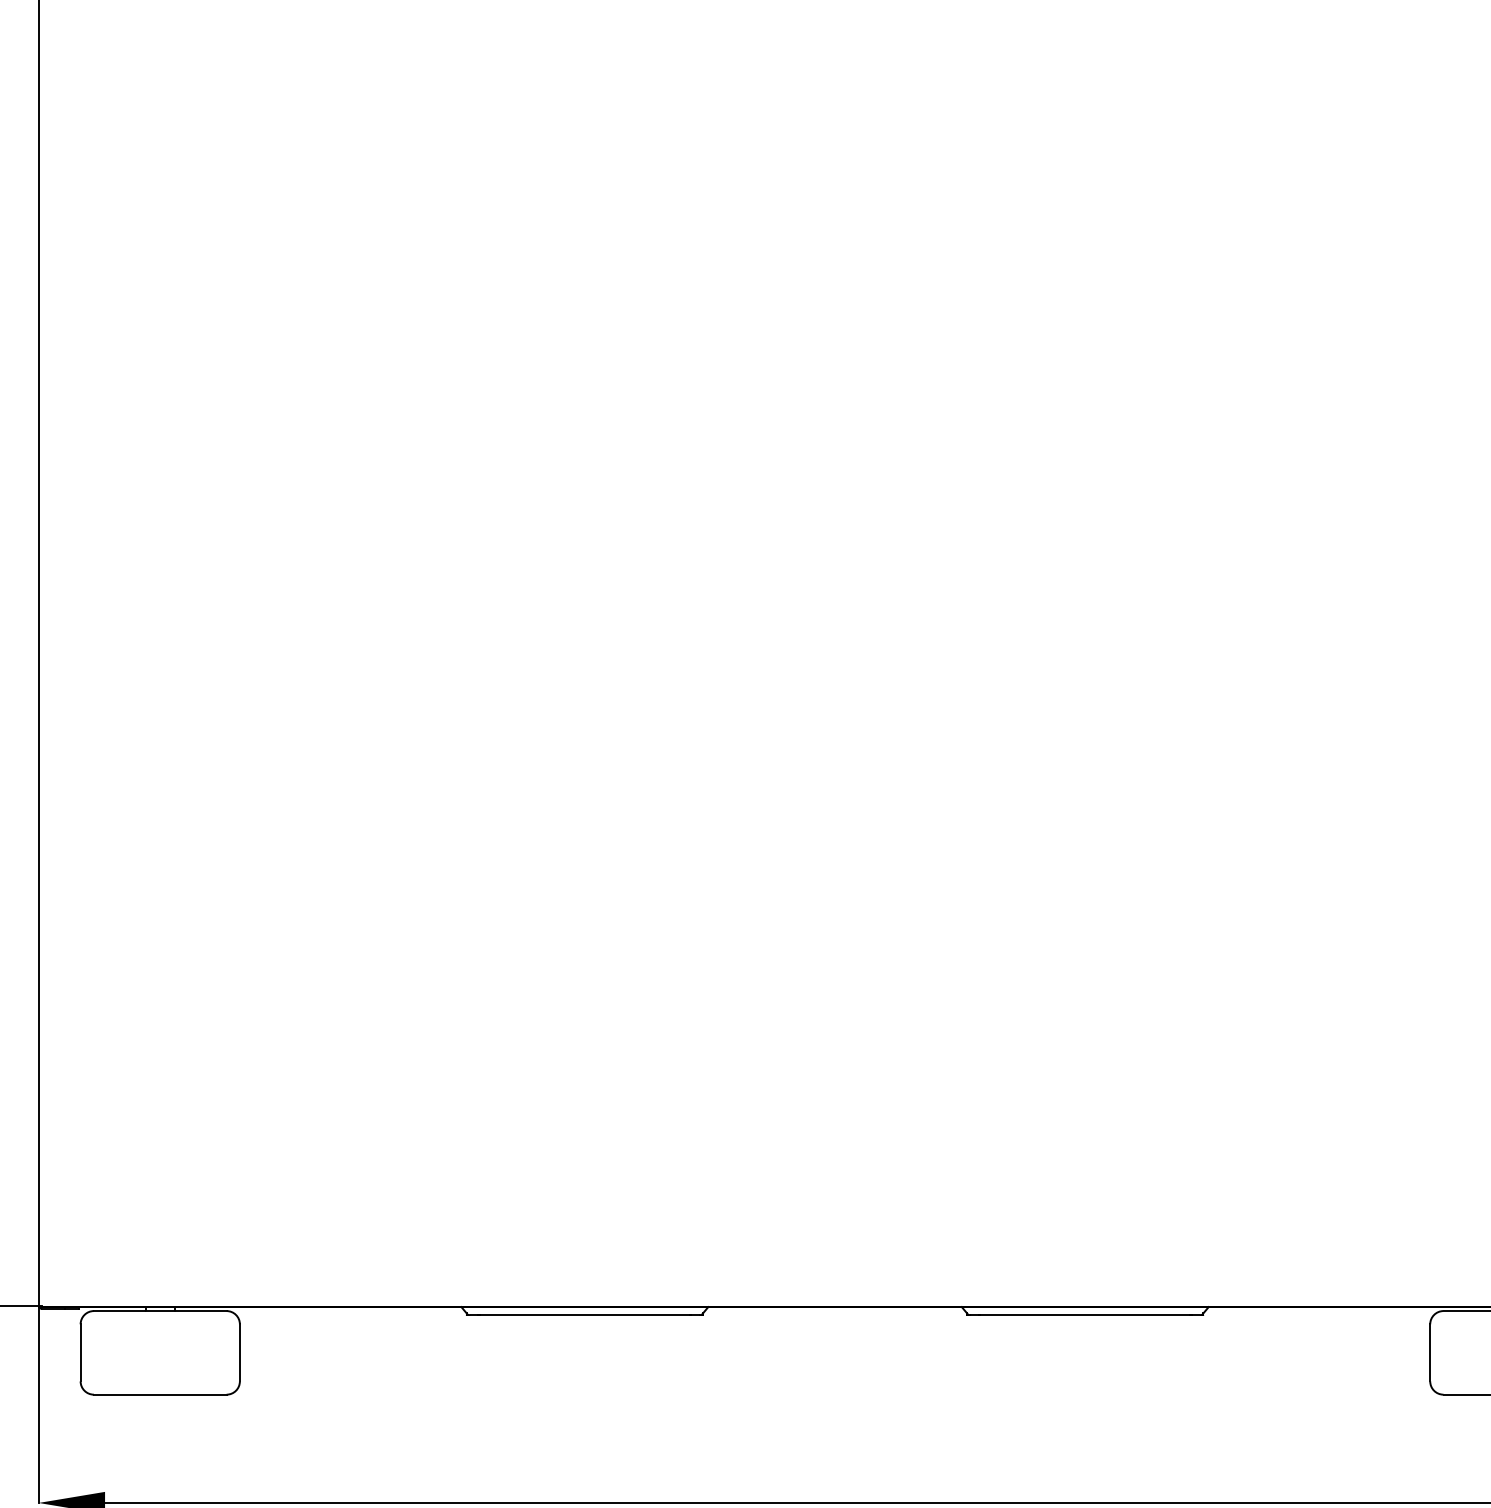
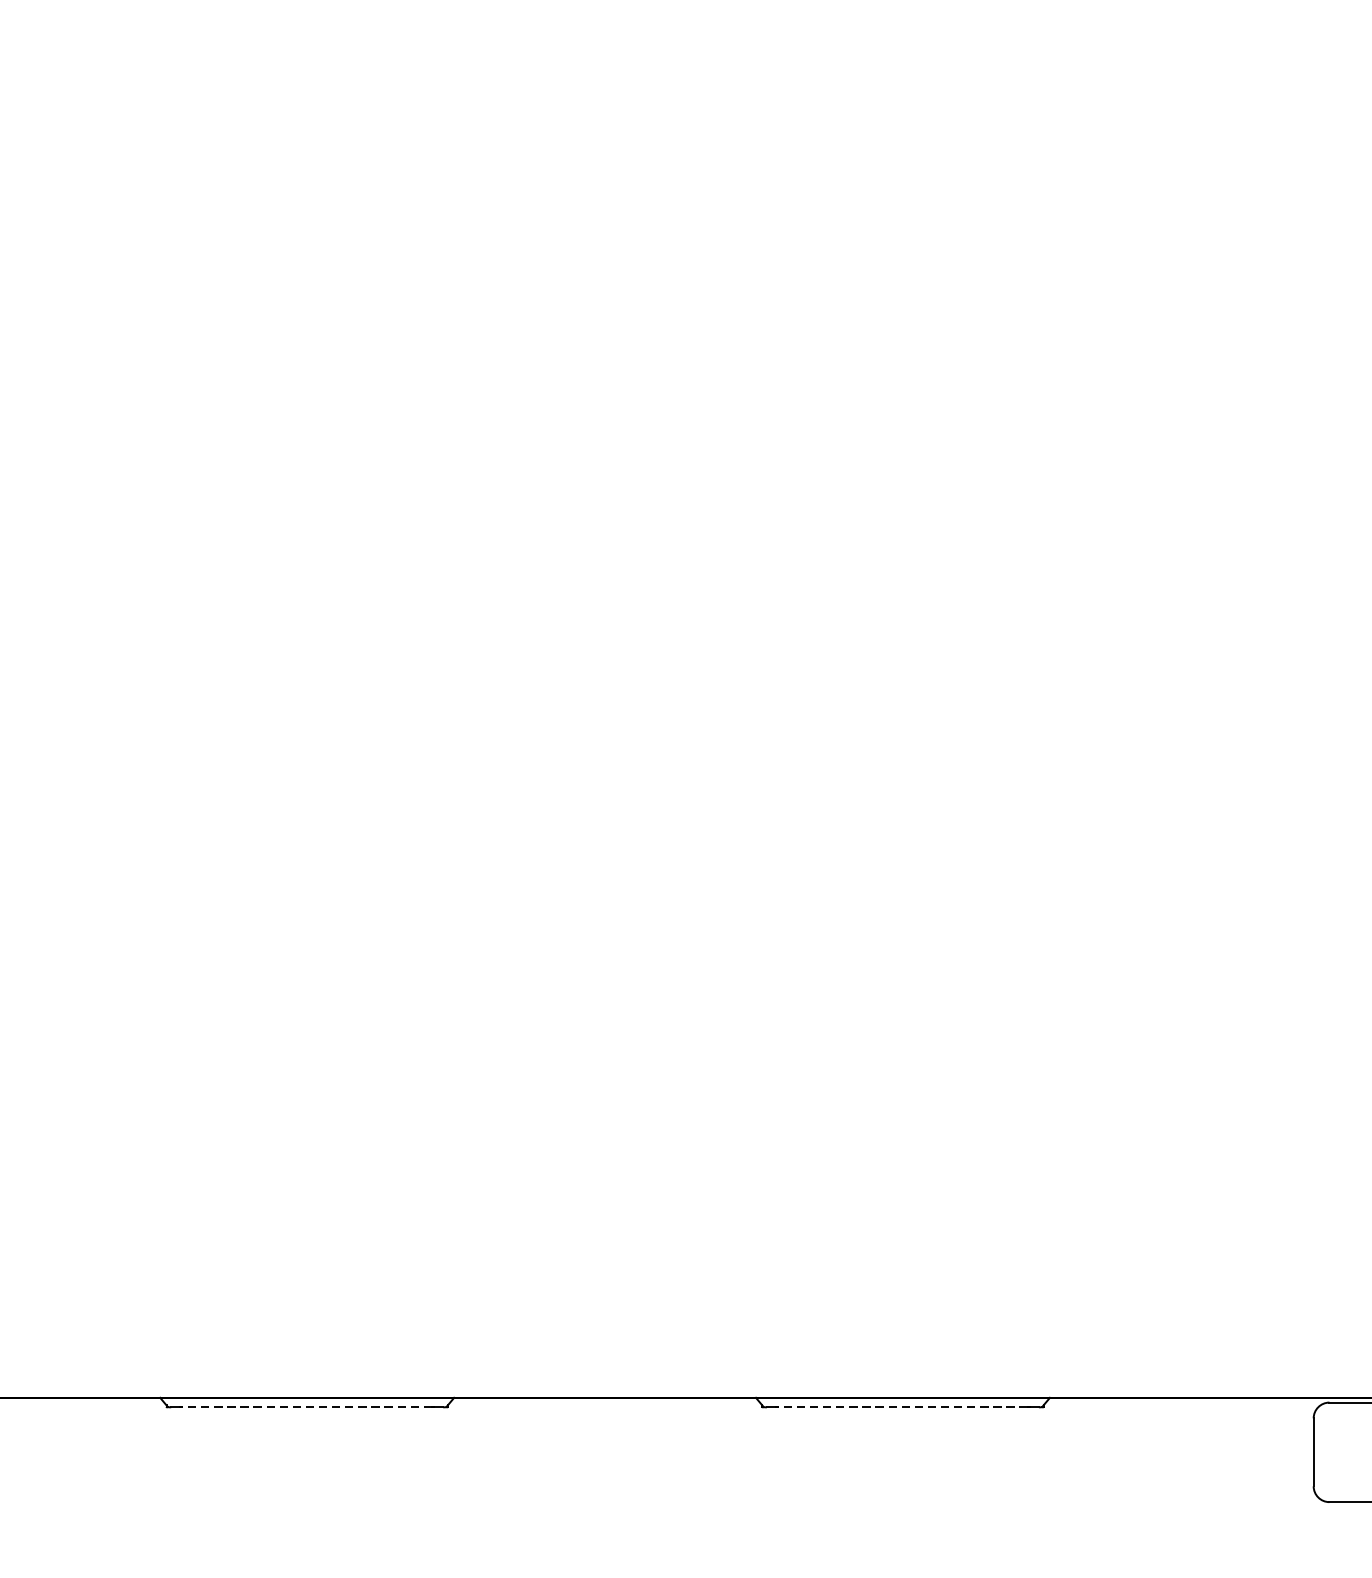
line: (584, 1315) -> (306, 1407), solid -> dashed
line: (1085, 1315) -> (903, 1407), solid -> dashed

